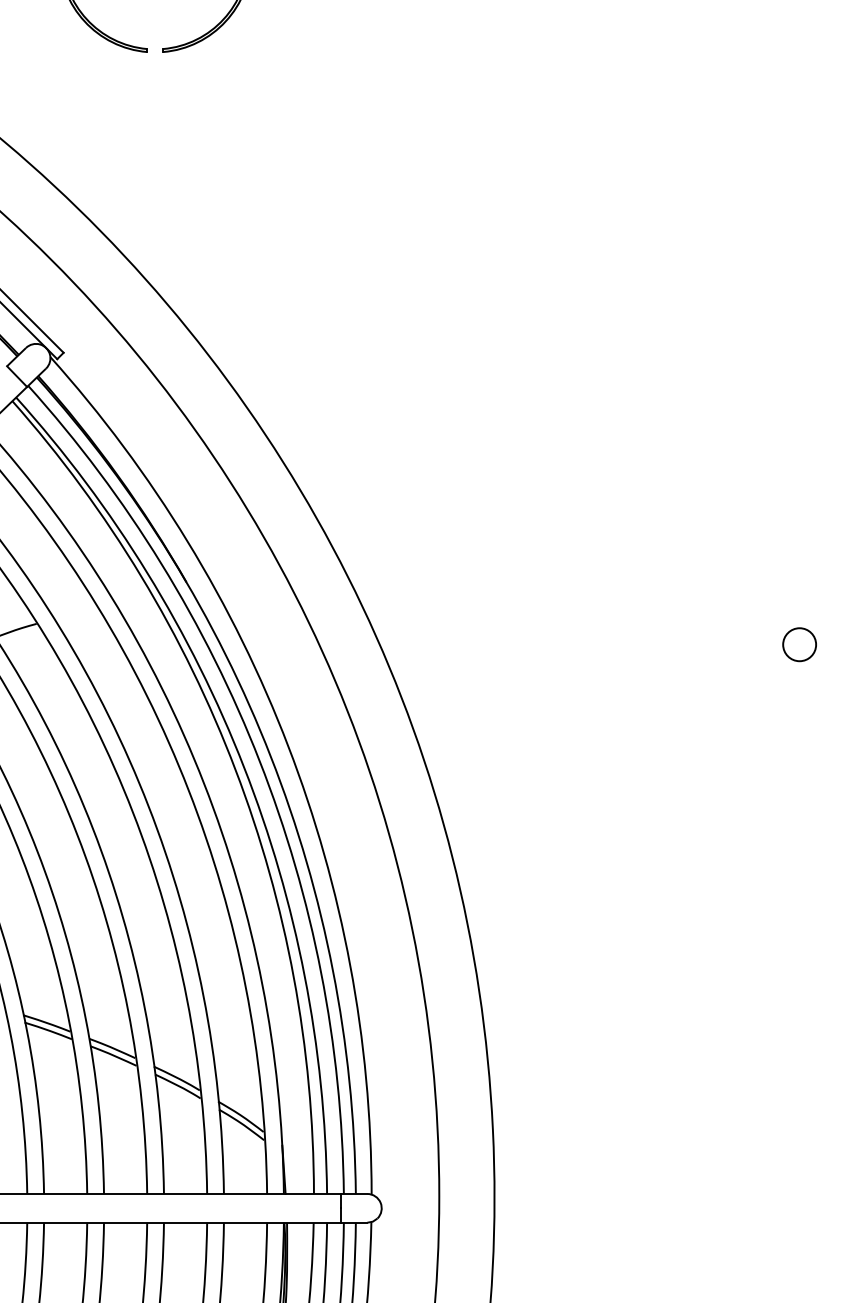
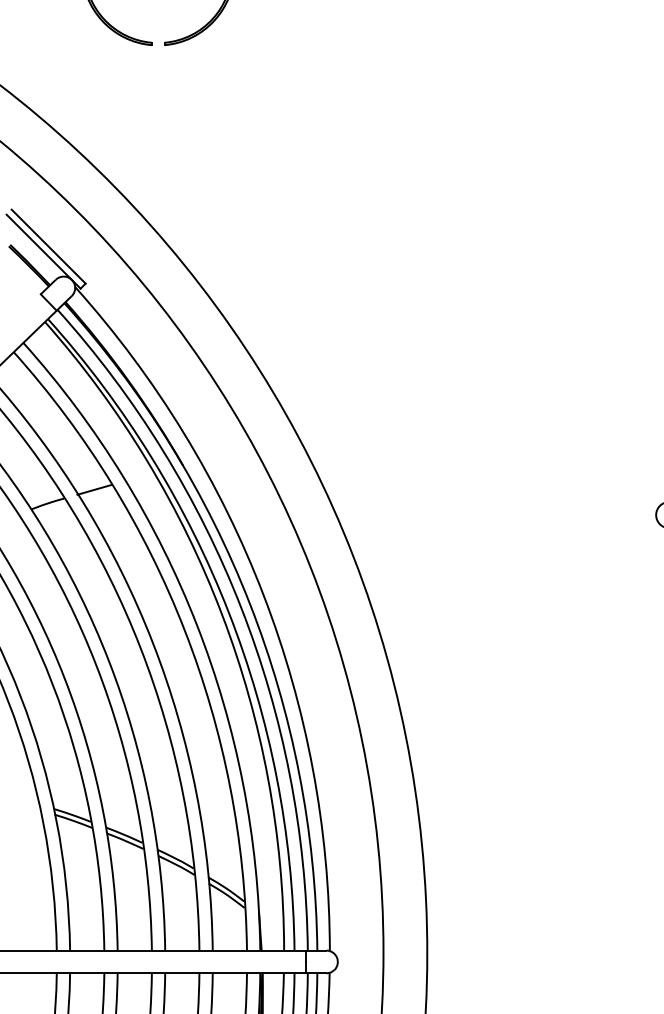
line: (74, 612) -> (94, 489), added

